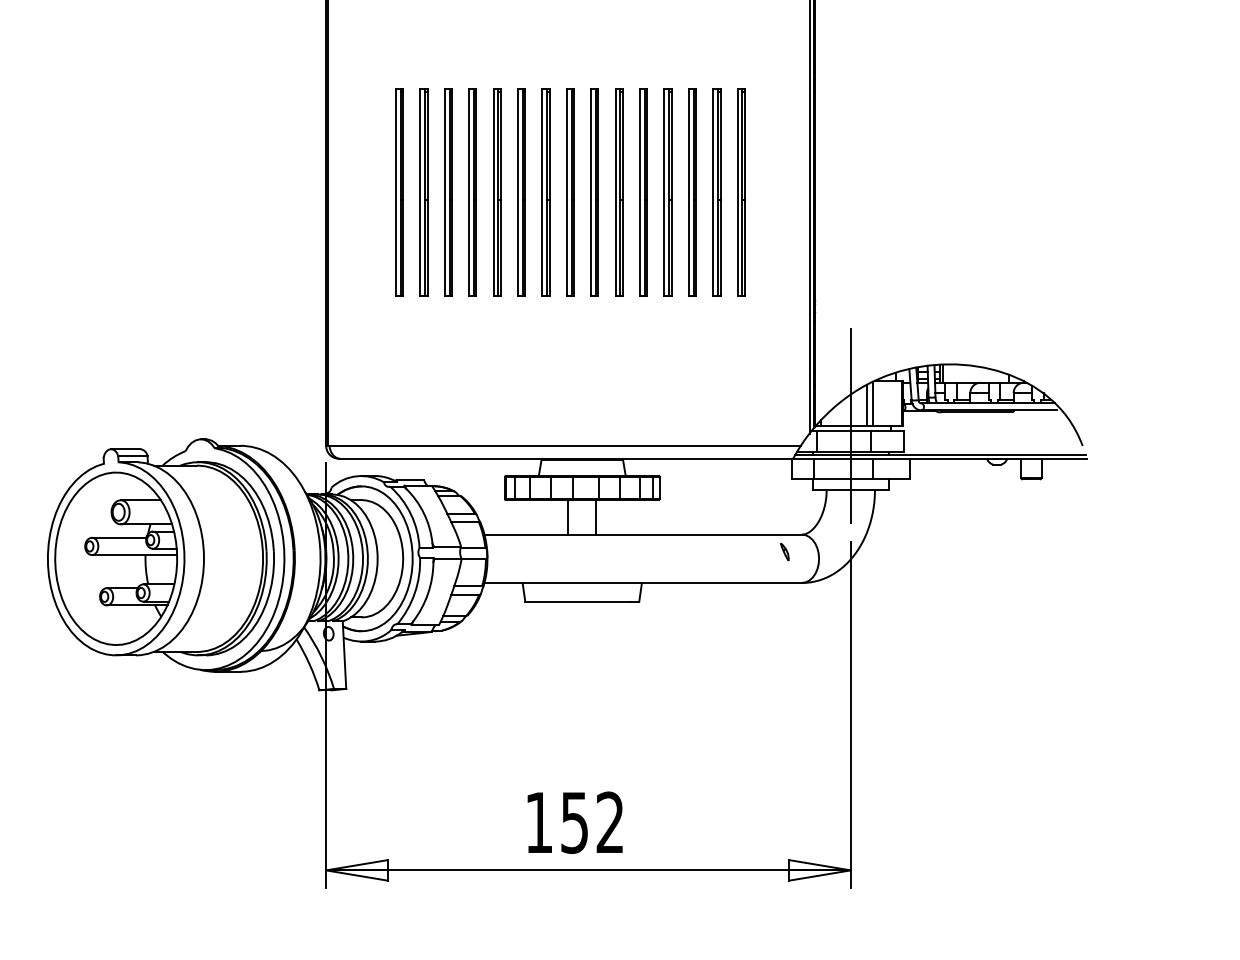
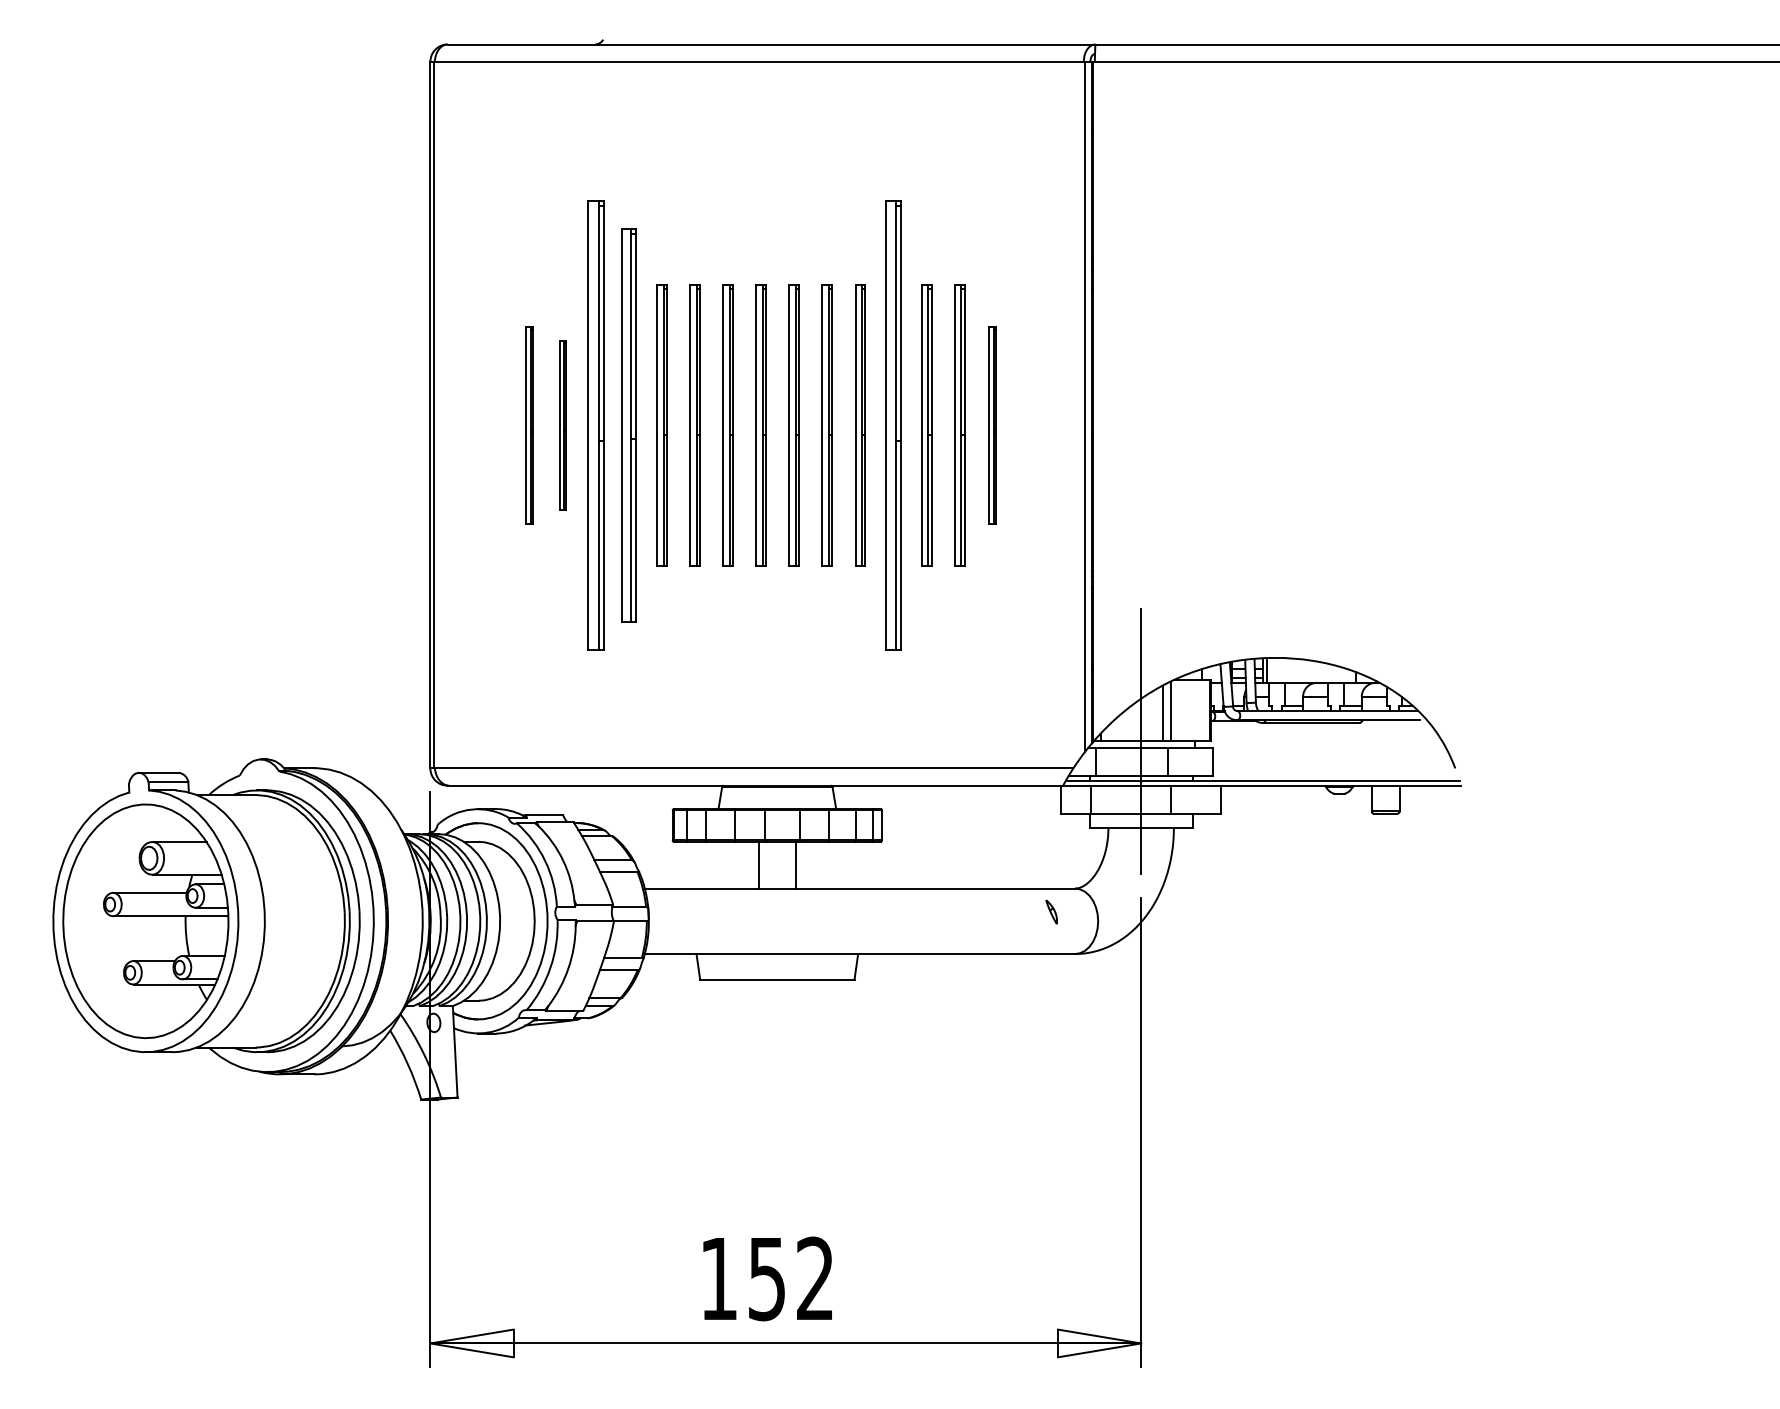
part: (399, 192) -> (529, 425), size x0.7
part: (423, 192) -> (562, 425), size x0.6
part: (448, 192) -> (595, 425), size x1.6
part: (472, 192) -> (628, 425), size x1.4
part: (668, 192) -> (893, 425), size x1.6
part: (741, 192) -> (992, 425), size x0.7

